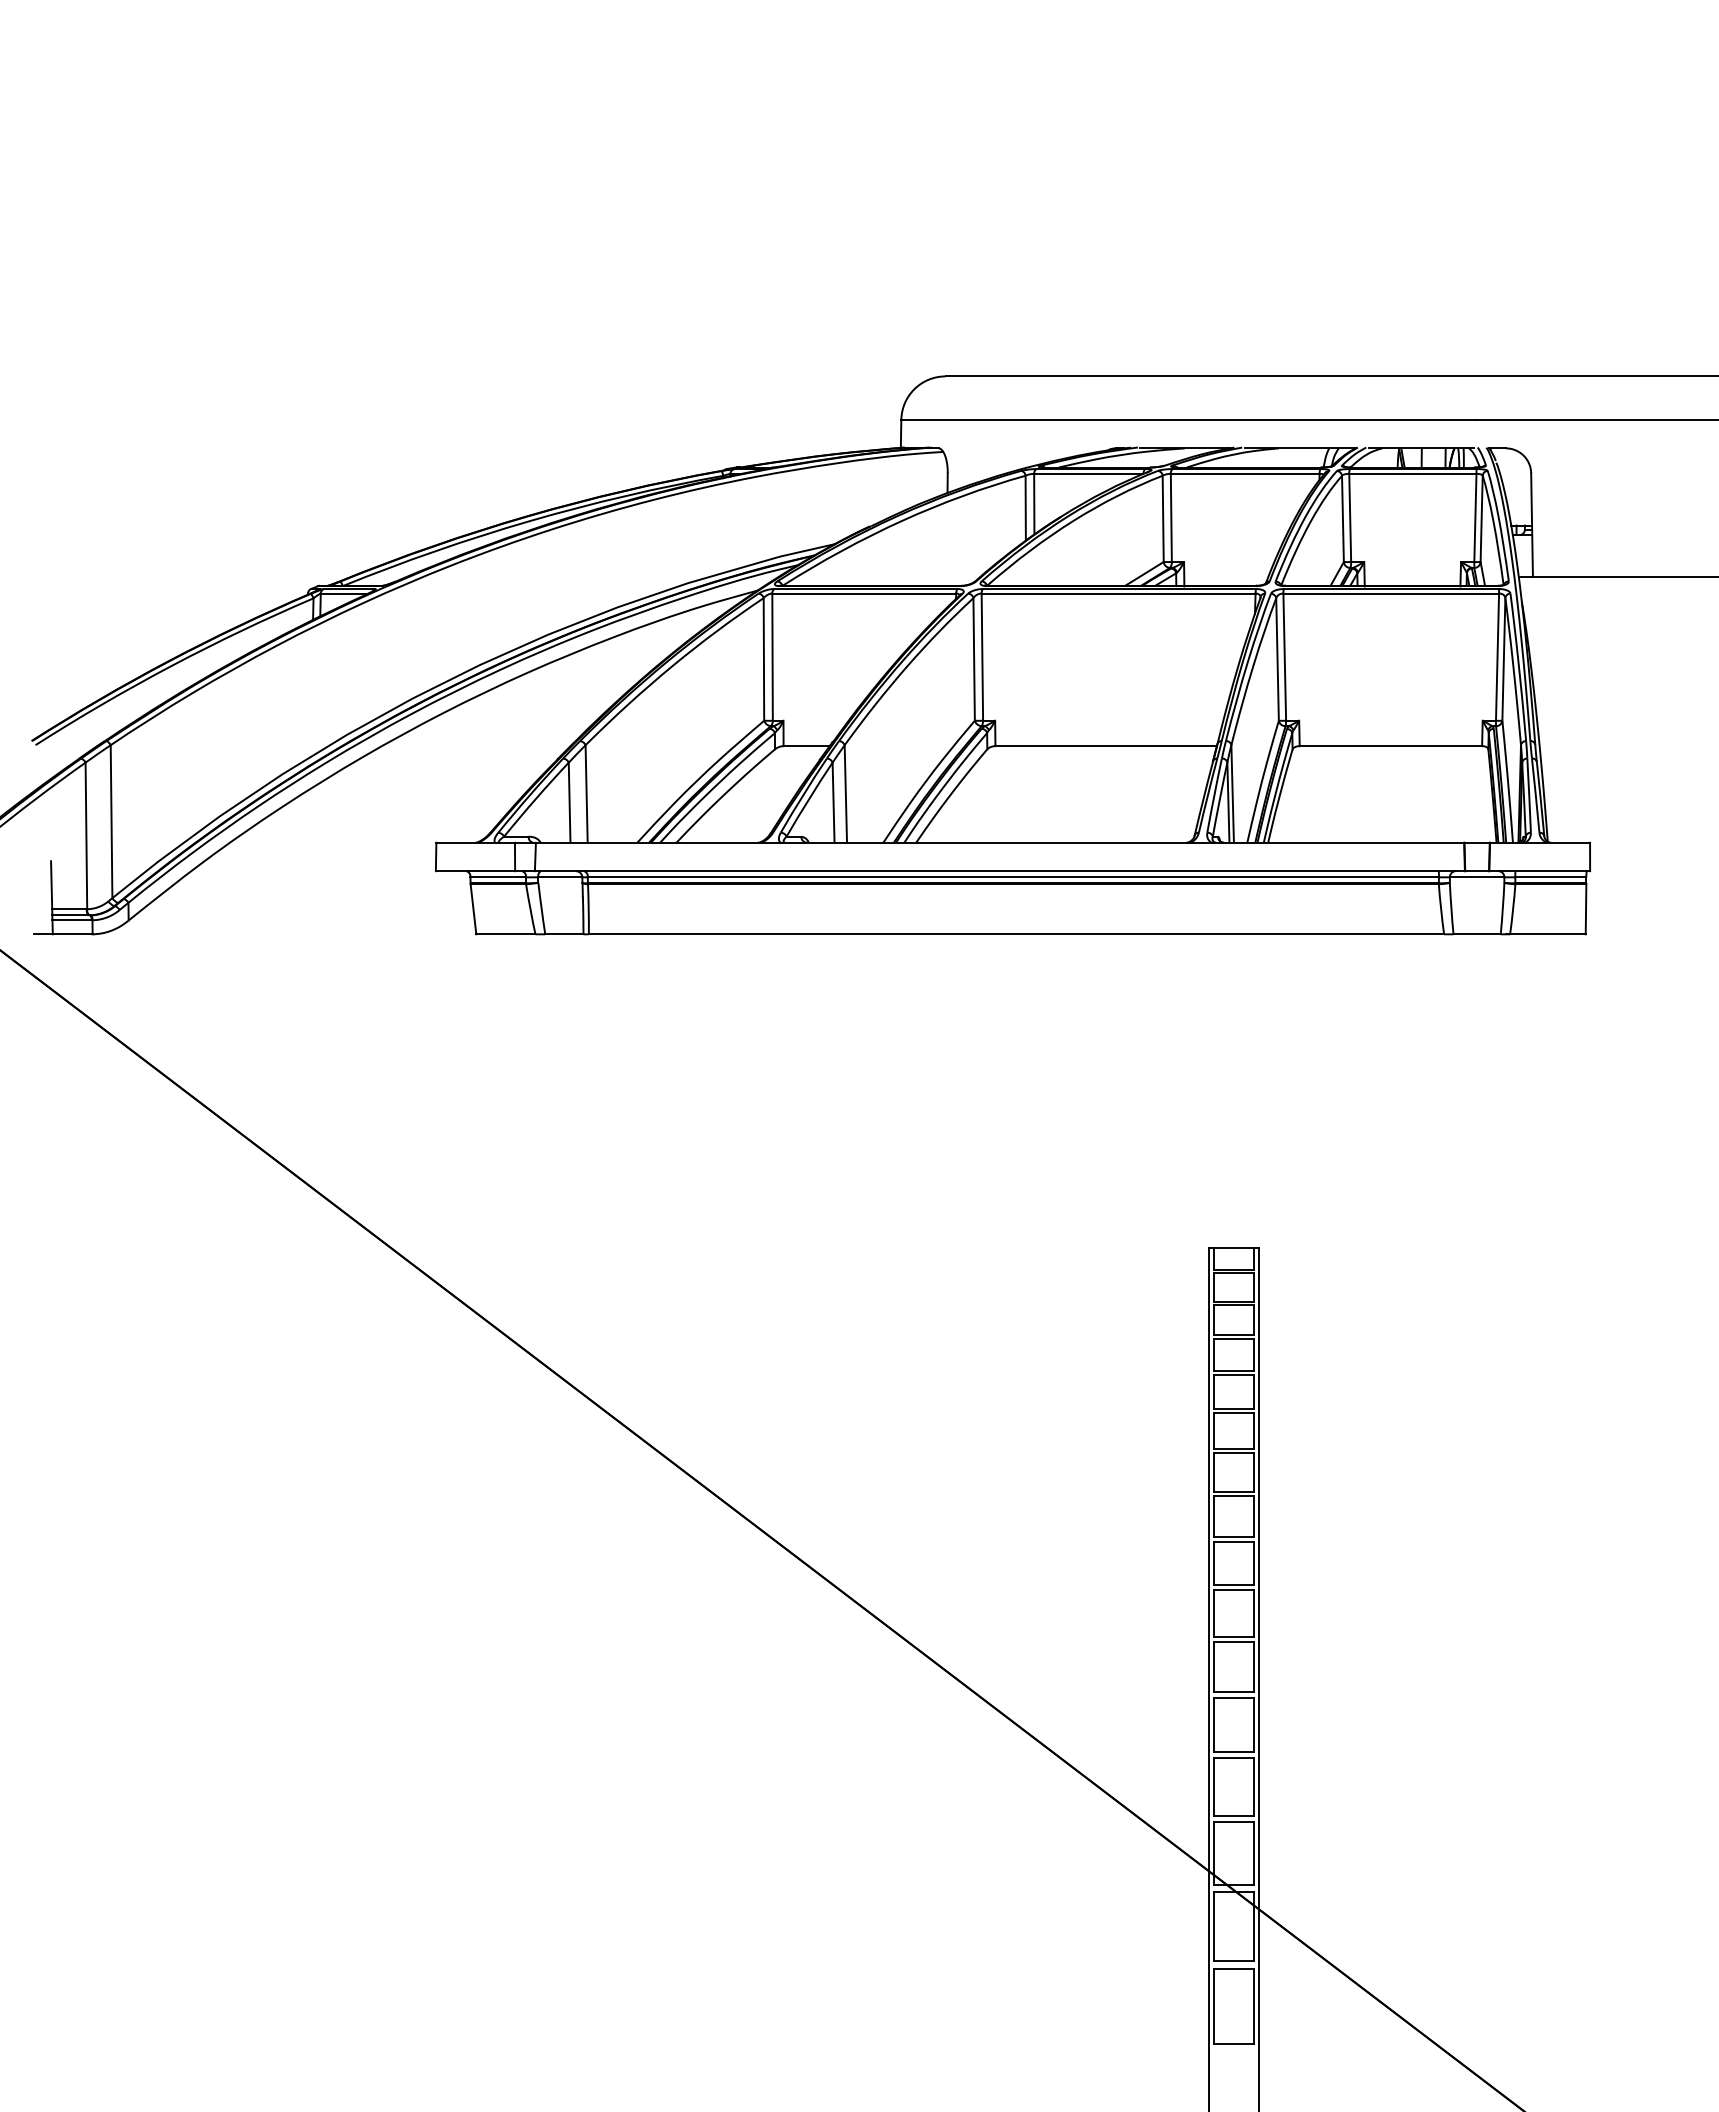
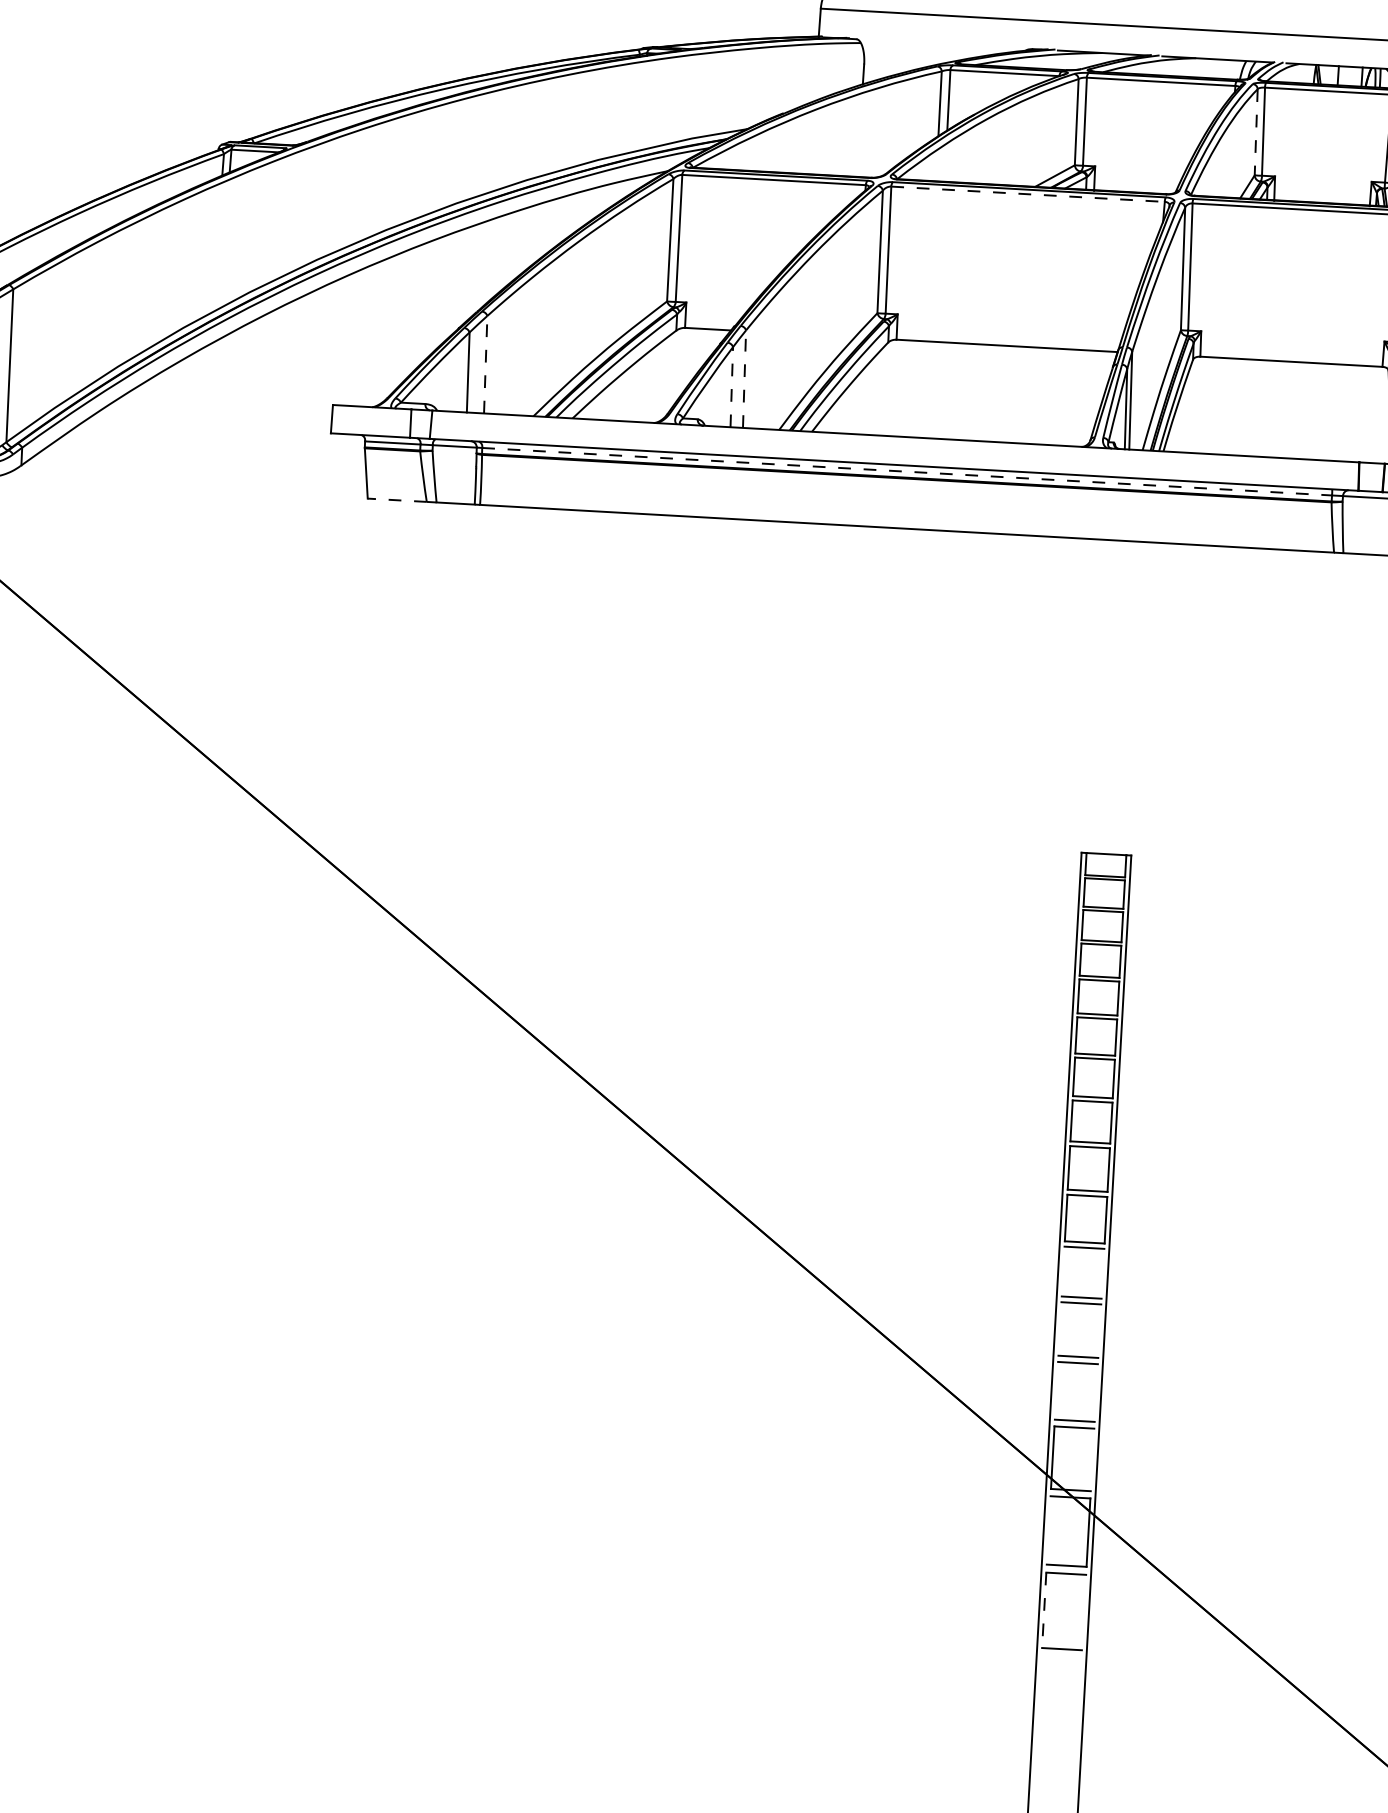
line: (1342, 518) -> (1255, 131), solid -> dashed
line: (1118, 593) -> (1027, 194), solid -> dashed
line: (586, 794) -> (485, 365), solid -> dashed
line: (845, 794) -> (744, 379), solid -> dashed
line: (833, 802) -> (731, 386), solid -> dashed
line: (1013, 877) -> (907, 471), solid -> dashed
line: (505, 934) -> (396, 500), solid -> dashed
line: (1213, 1667) -> (1062, 1271), removed
line: (1253, 1667) -> (1102, 1274), removed
line: (1213, 1724) -> (1059, 1328), removed
line: (1253, 1724) -> (1099, 1330), removed
line: (1213, 1786) -> (1056, 1390), removed
line: (1253, 1786) -> (1096, 1392), removed
line: (1253, 1853) -> (1092, 1459), removed
line: (1213, 1926) -> (1048, 1530), removed
line: (1213, 2006) -> (1043, 1610), solid -> dashed
line: (1253, 2006) -> (1083, 1612), removed

